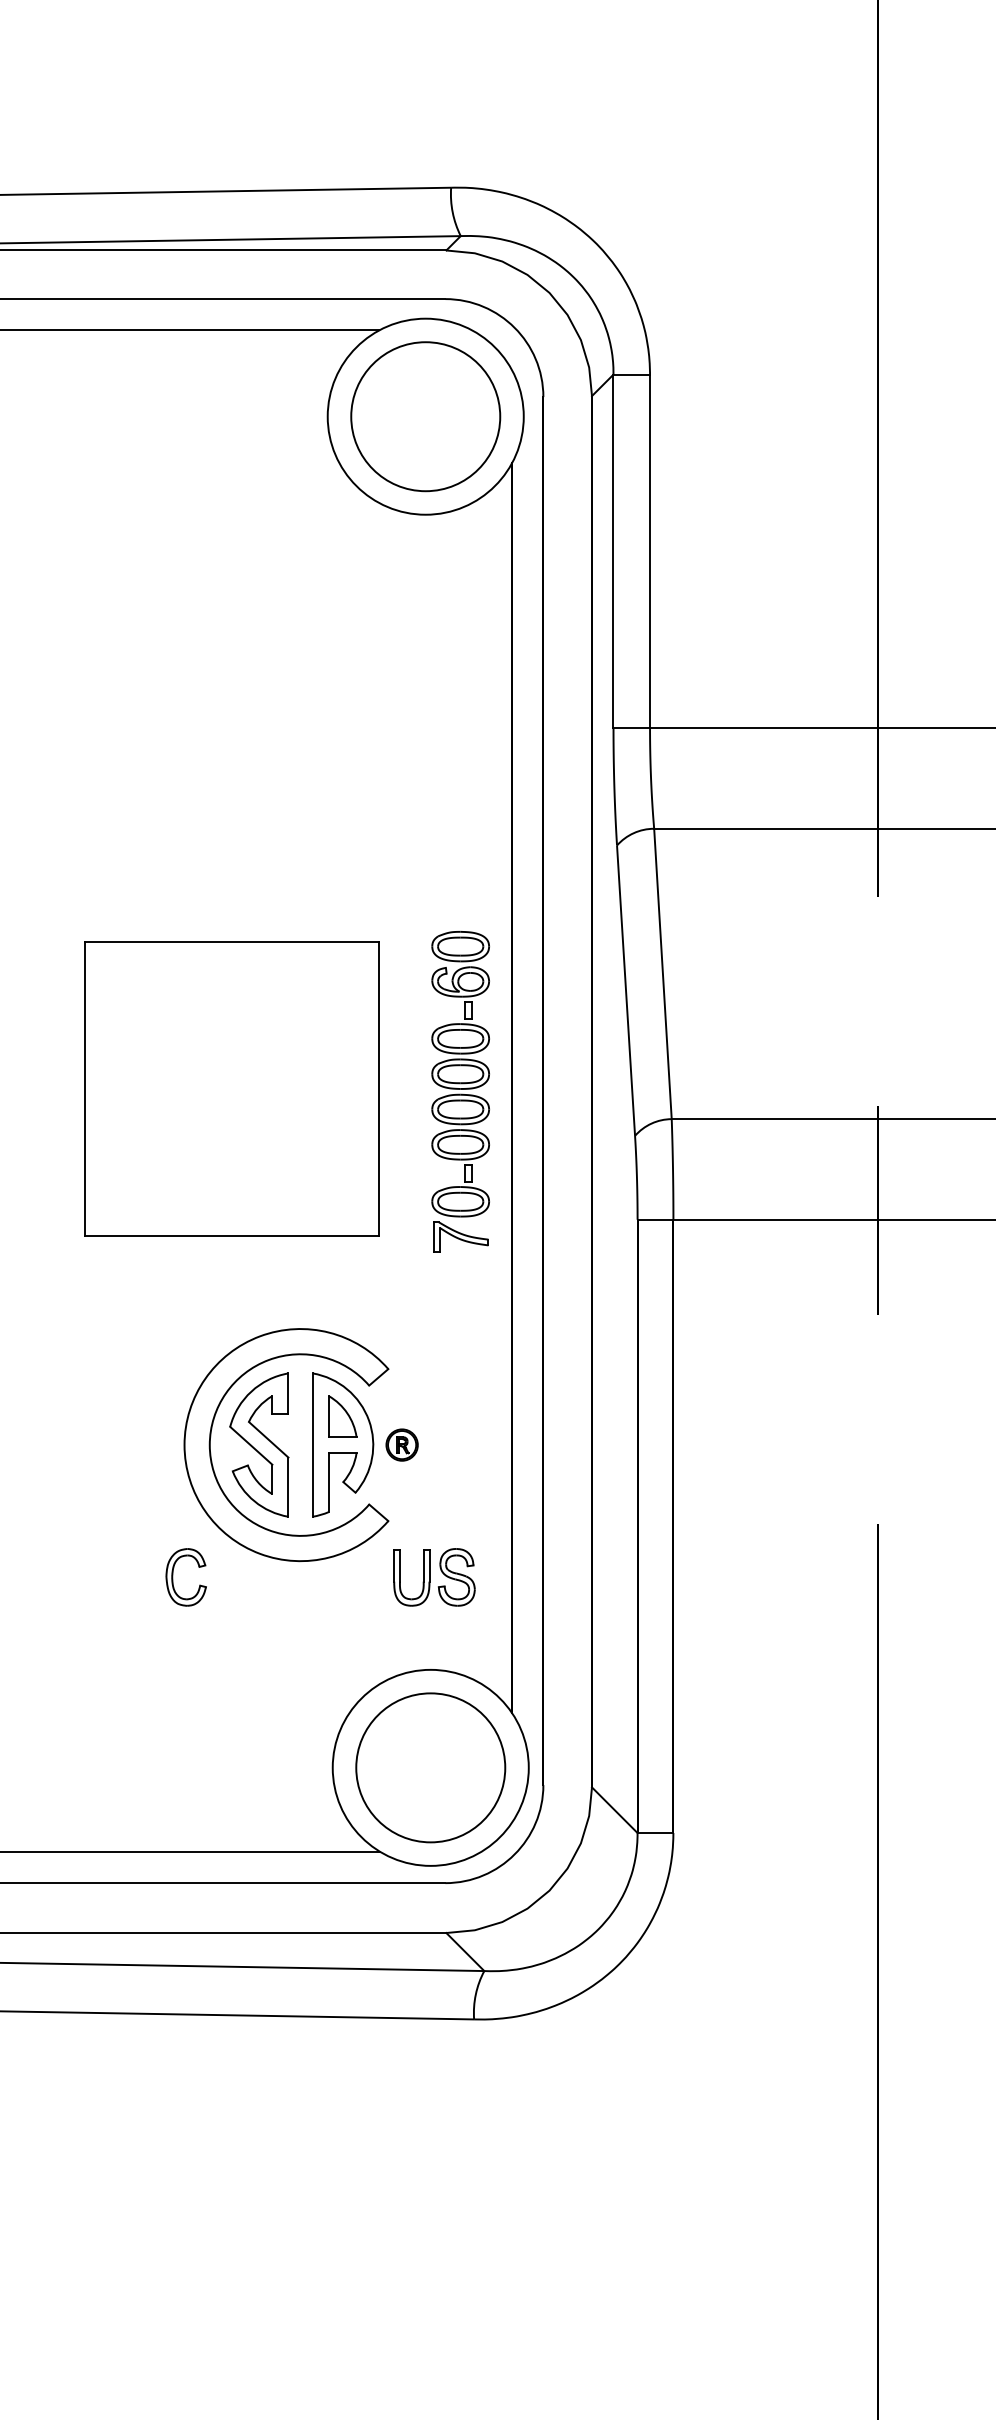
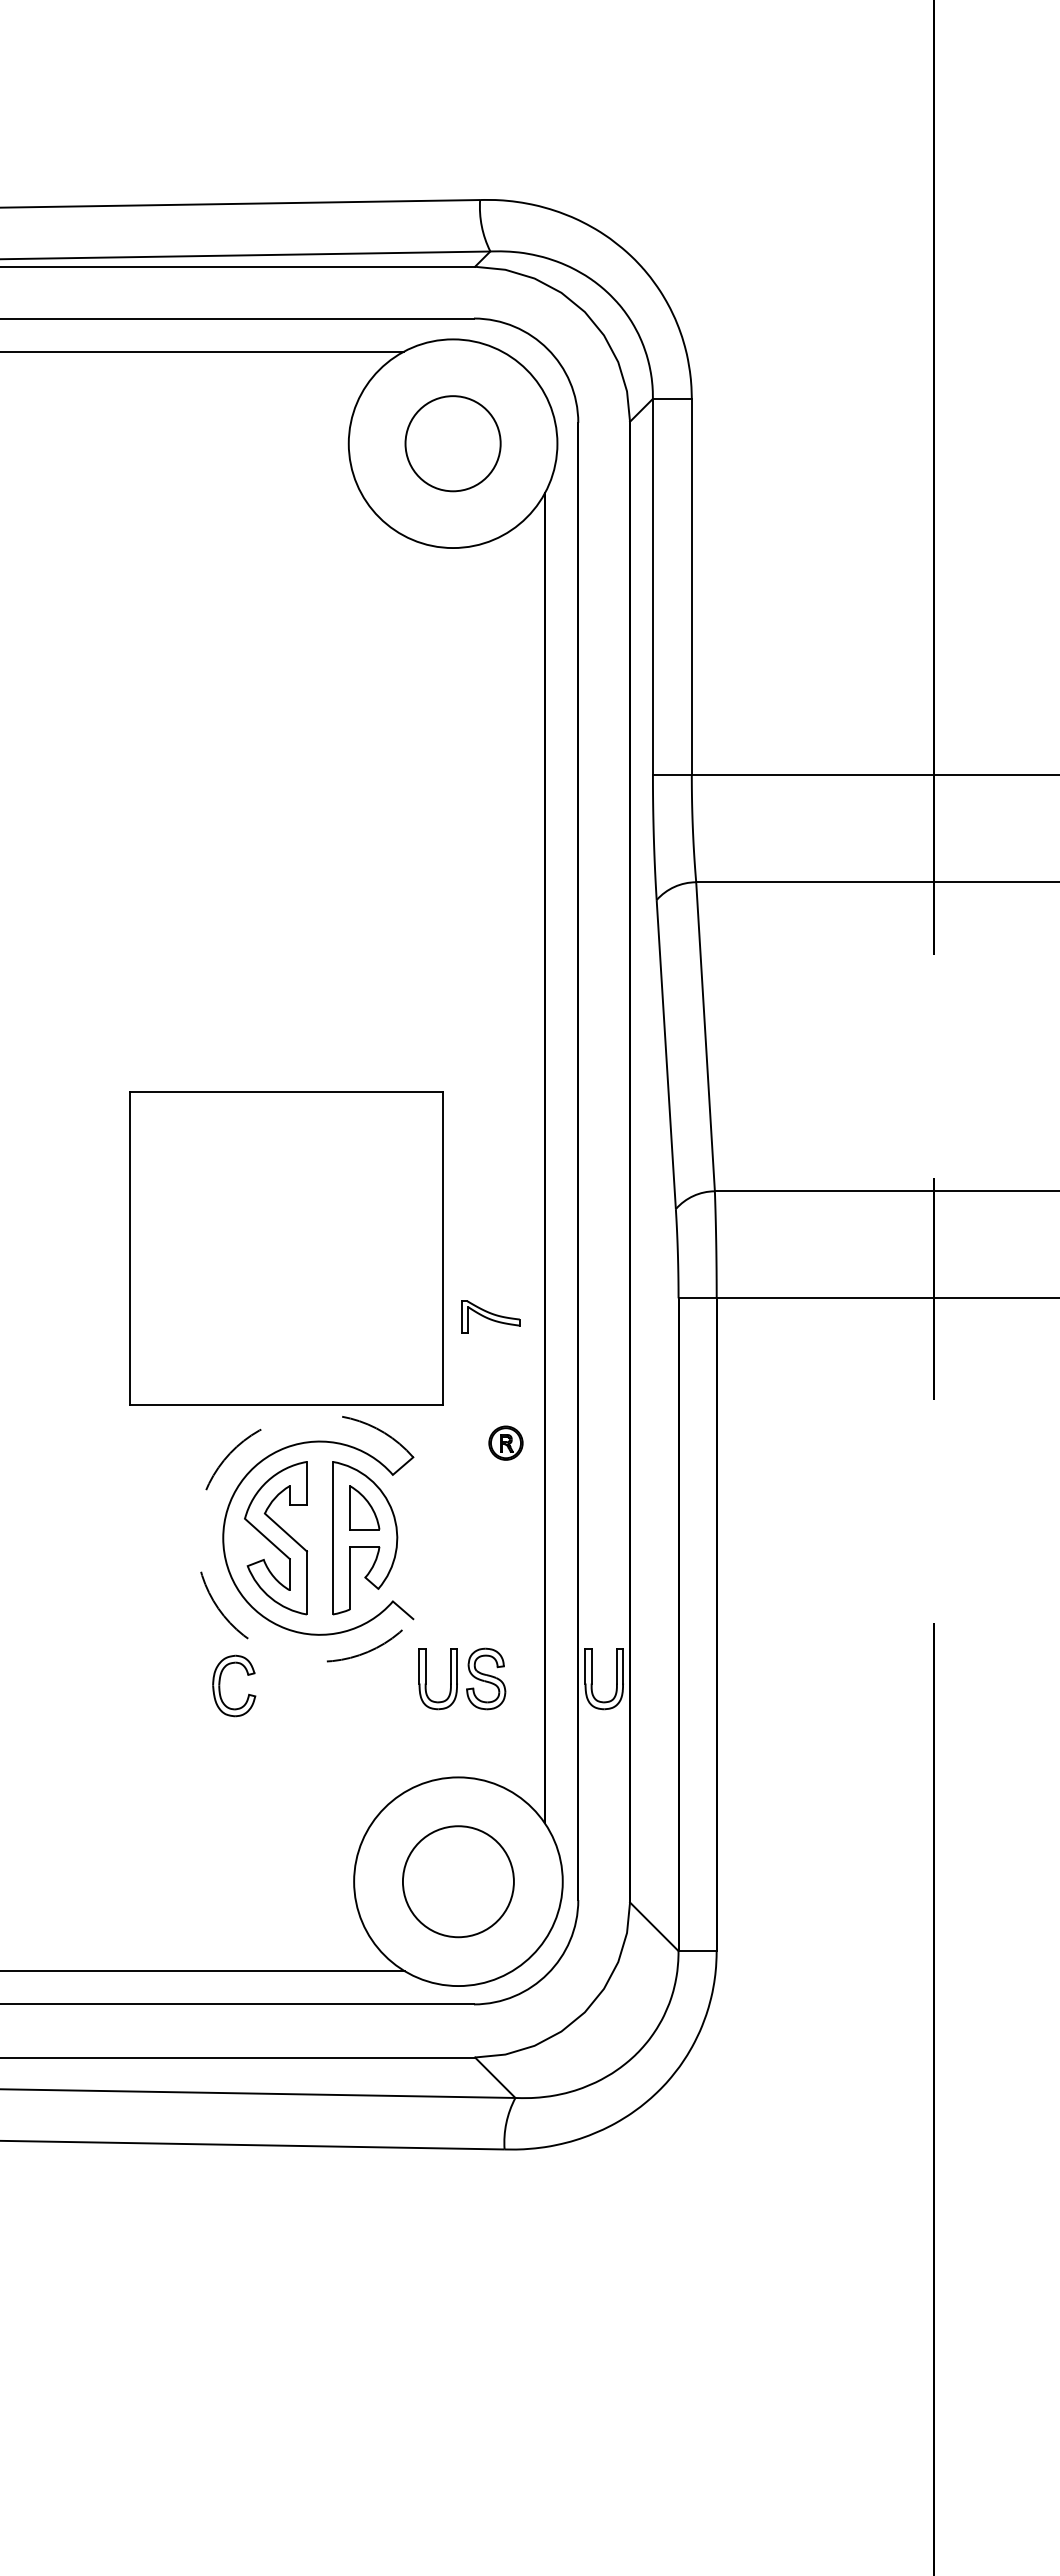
circle: (425, 416) -> (452, 443), size x0.6
part: (460, 1074) -> (490, 1143), removed
part: (231, 1089) -> (286, 1248), moved
part: (401, 1444) -> (505, 1442), moved
arc: (184, 1445) -> (196, 1538), solid -> dashed
part: (173, 1576) -> (220, 1685), moved
part: (556, 1577) -> (592, 1679), added
circle: (430, 1767) -> (458, 1881), size x0.7

